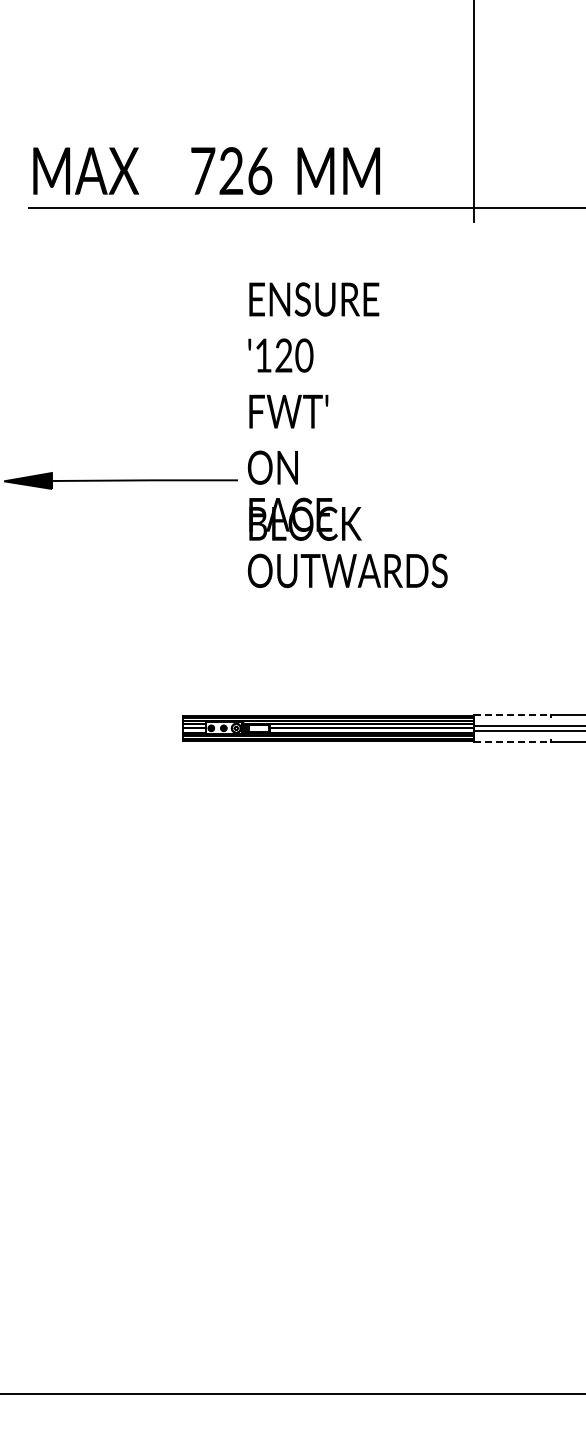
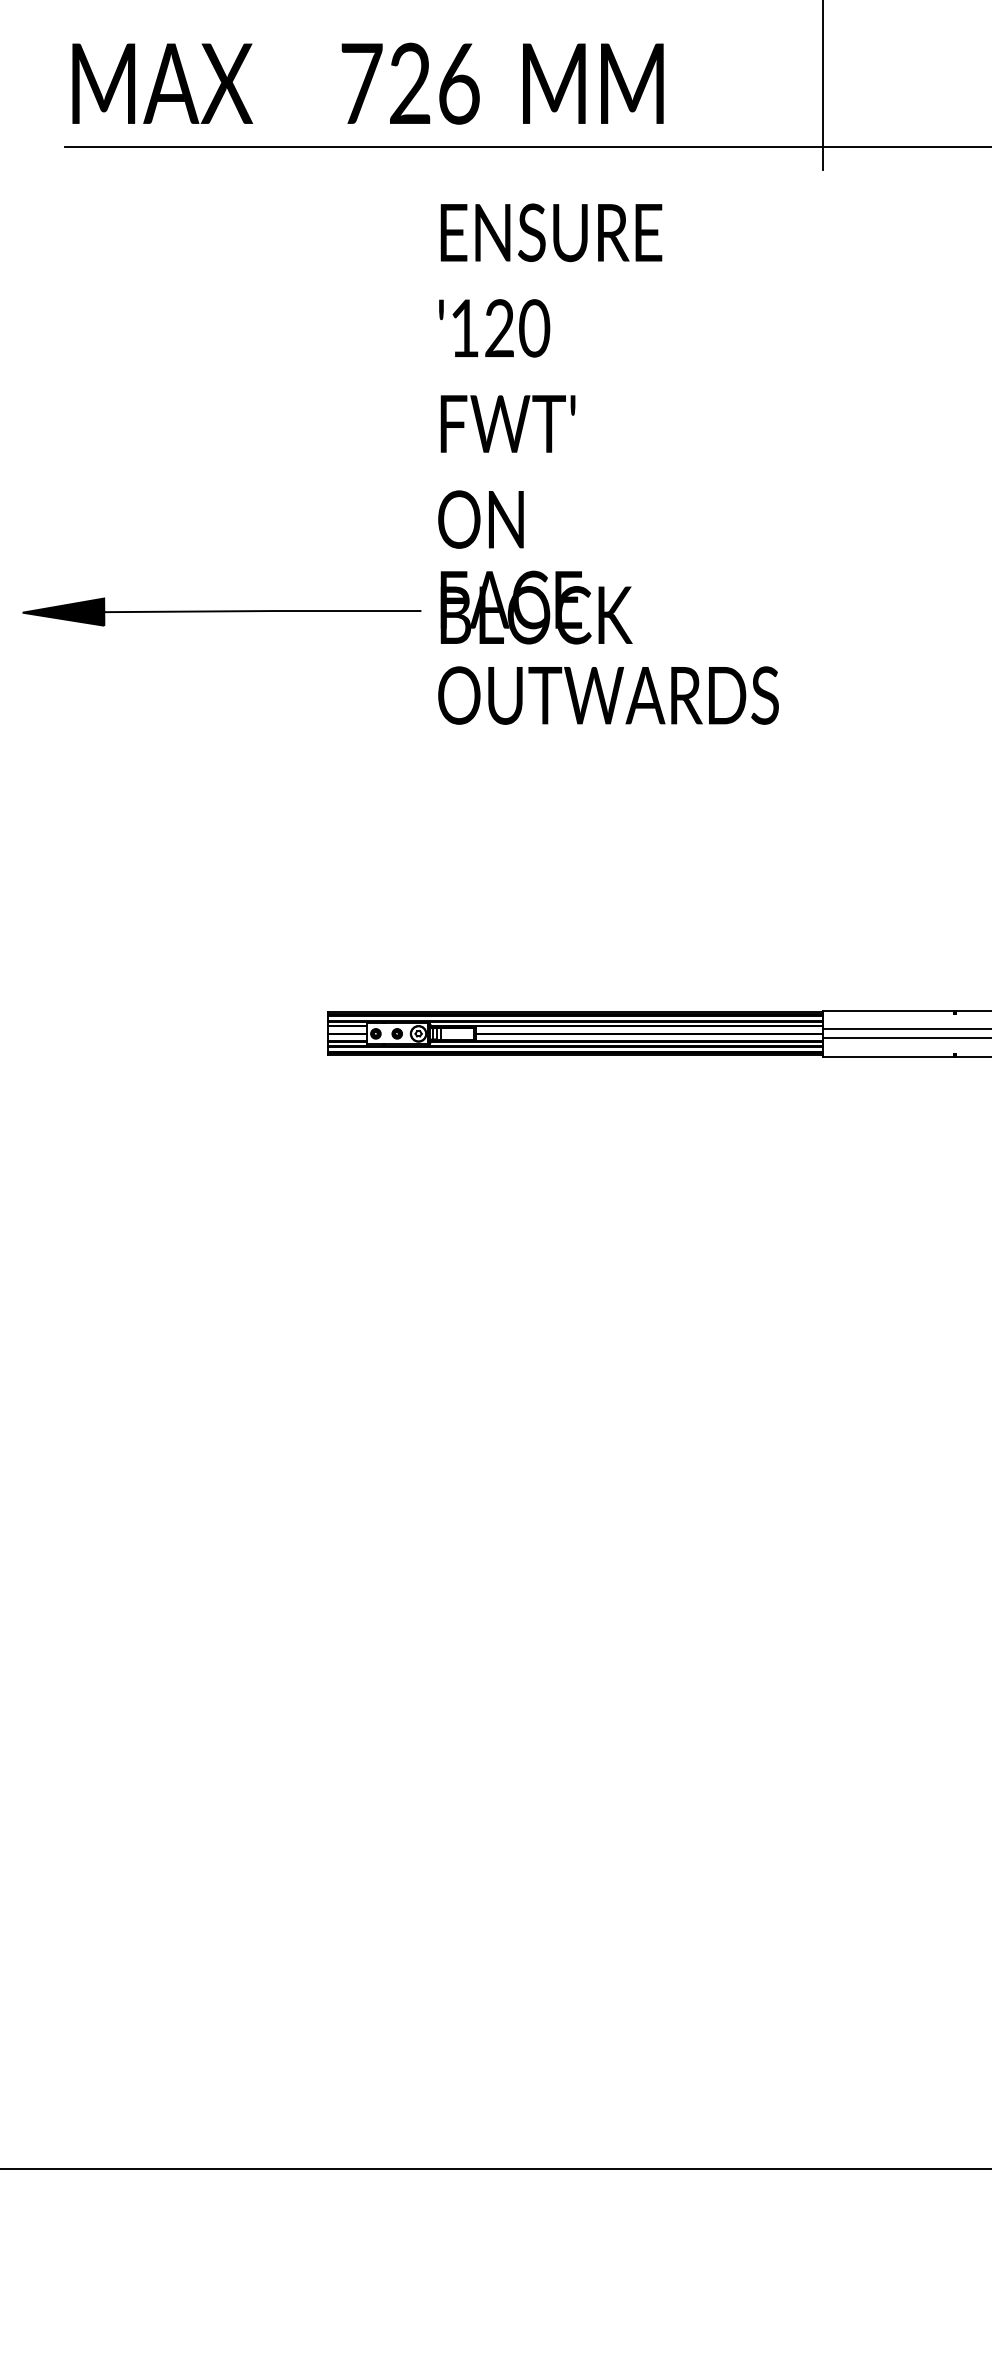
text: (347, 435) -> (608, 464), moved
line: (512, 714) -> (889, 1010), dashed -> solid
line: (512, 741) -> (889, 1056), dashed -> solid

